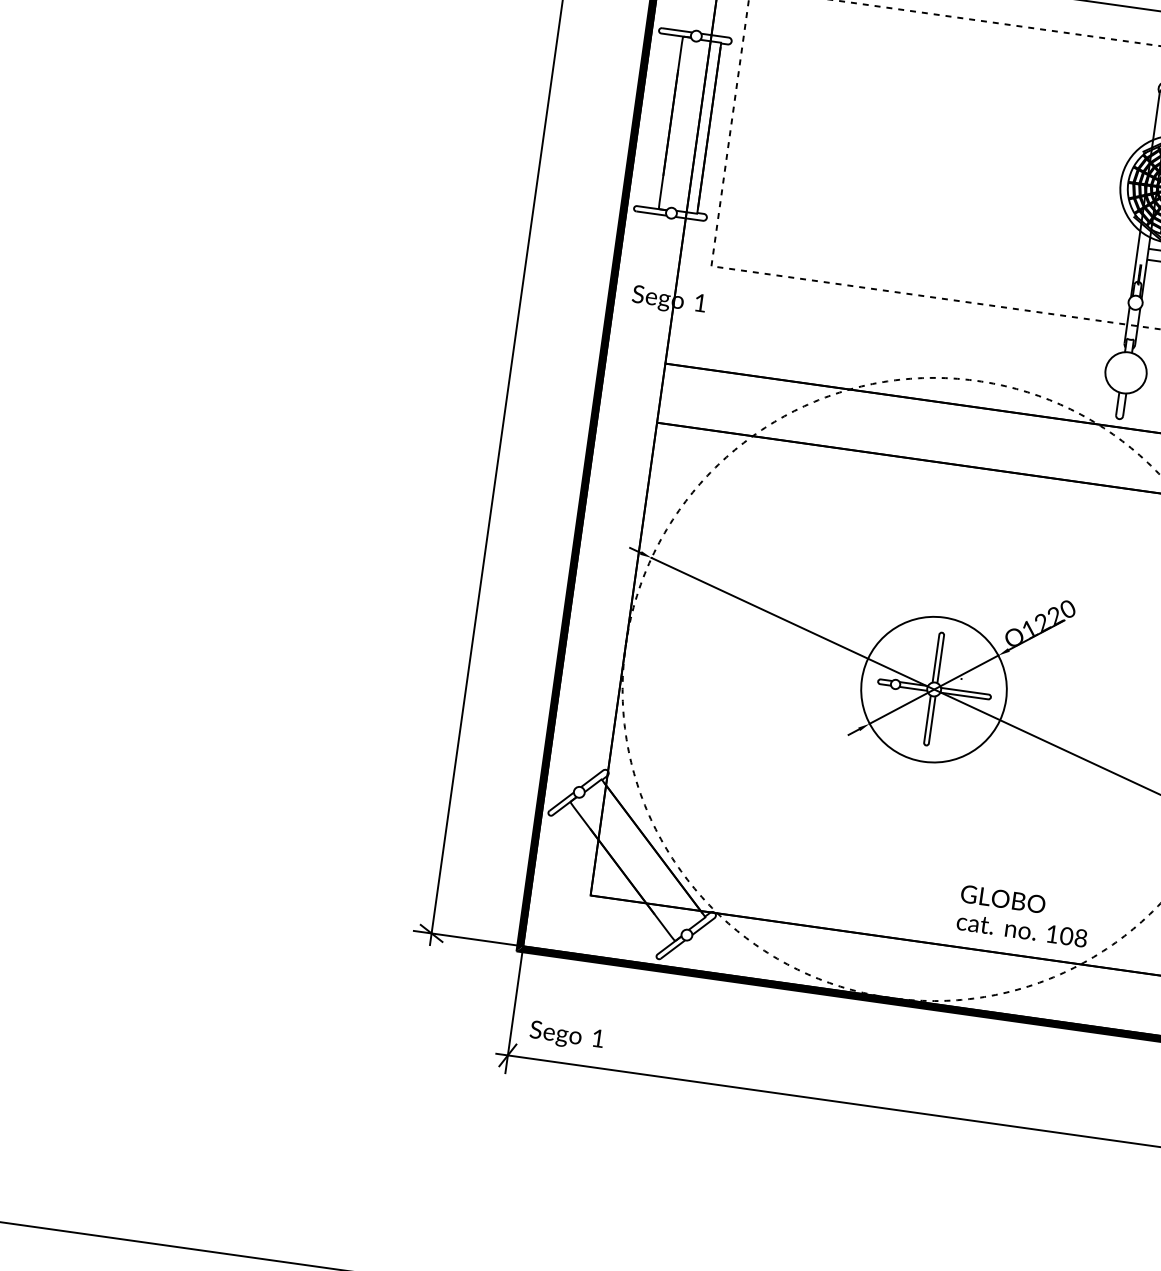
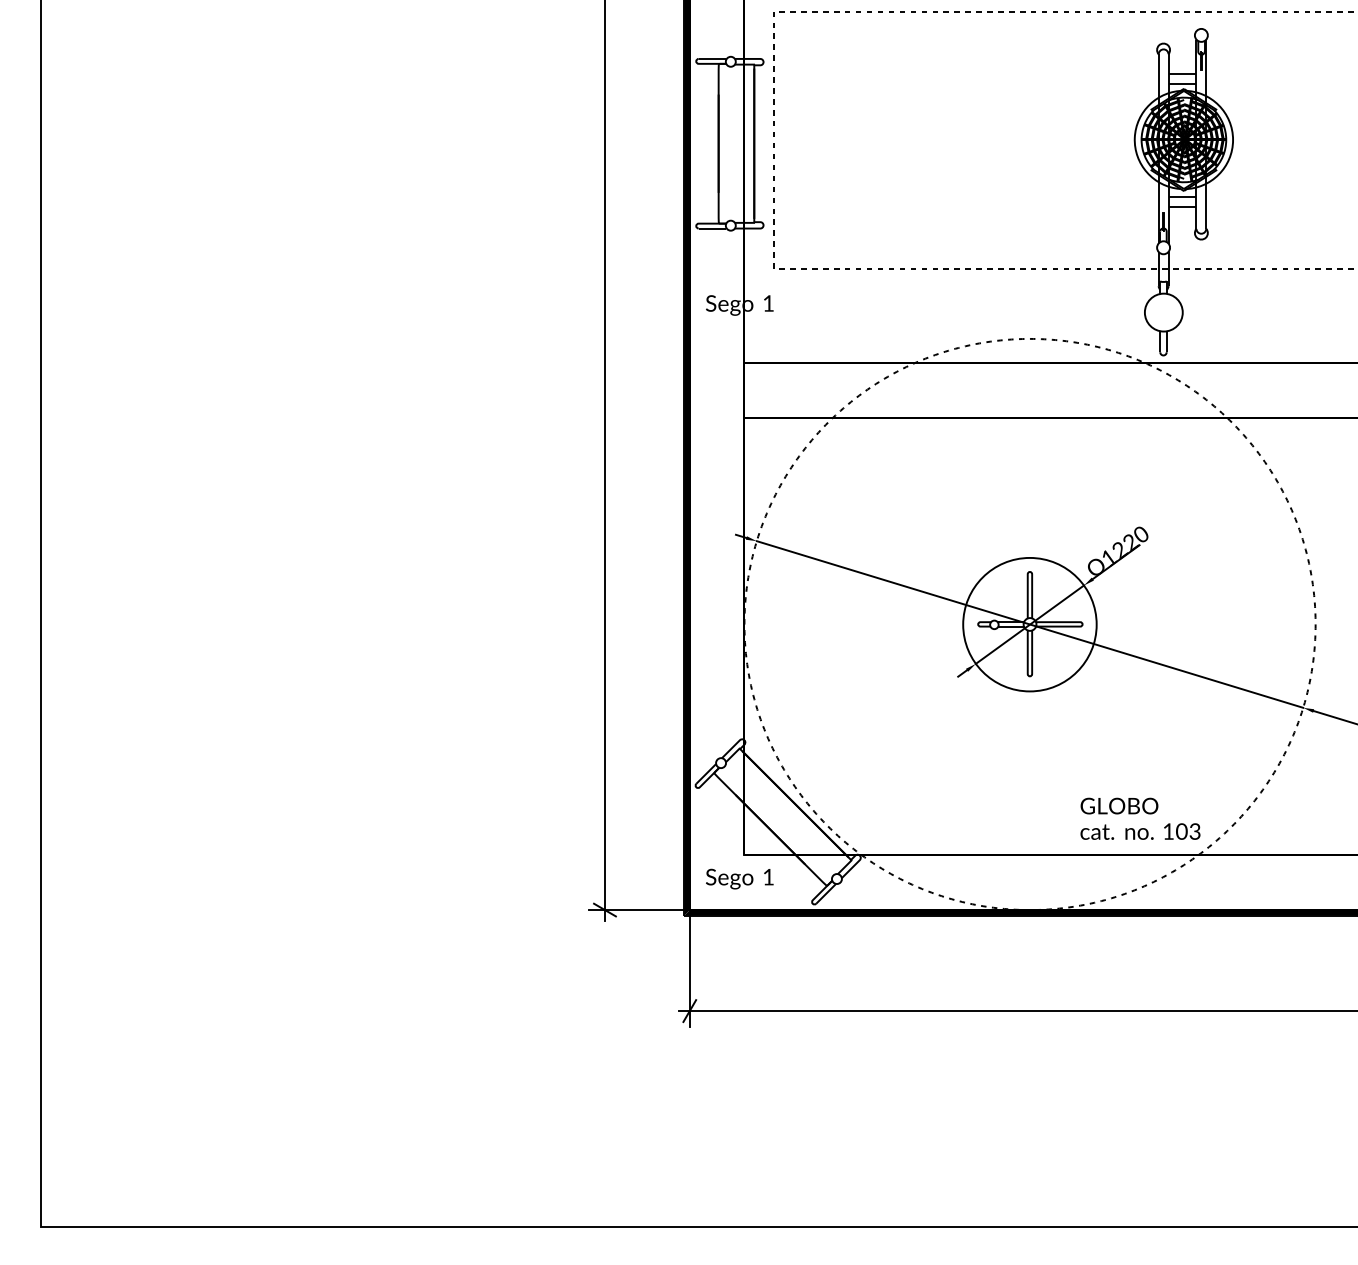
text: (1080, 938) -> (1194, 831), 108 -> 103
text: (566, 1035) -> (739, 878), moved

